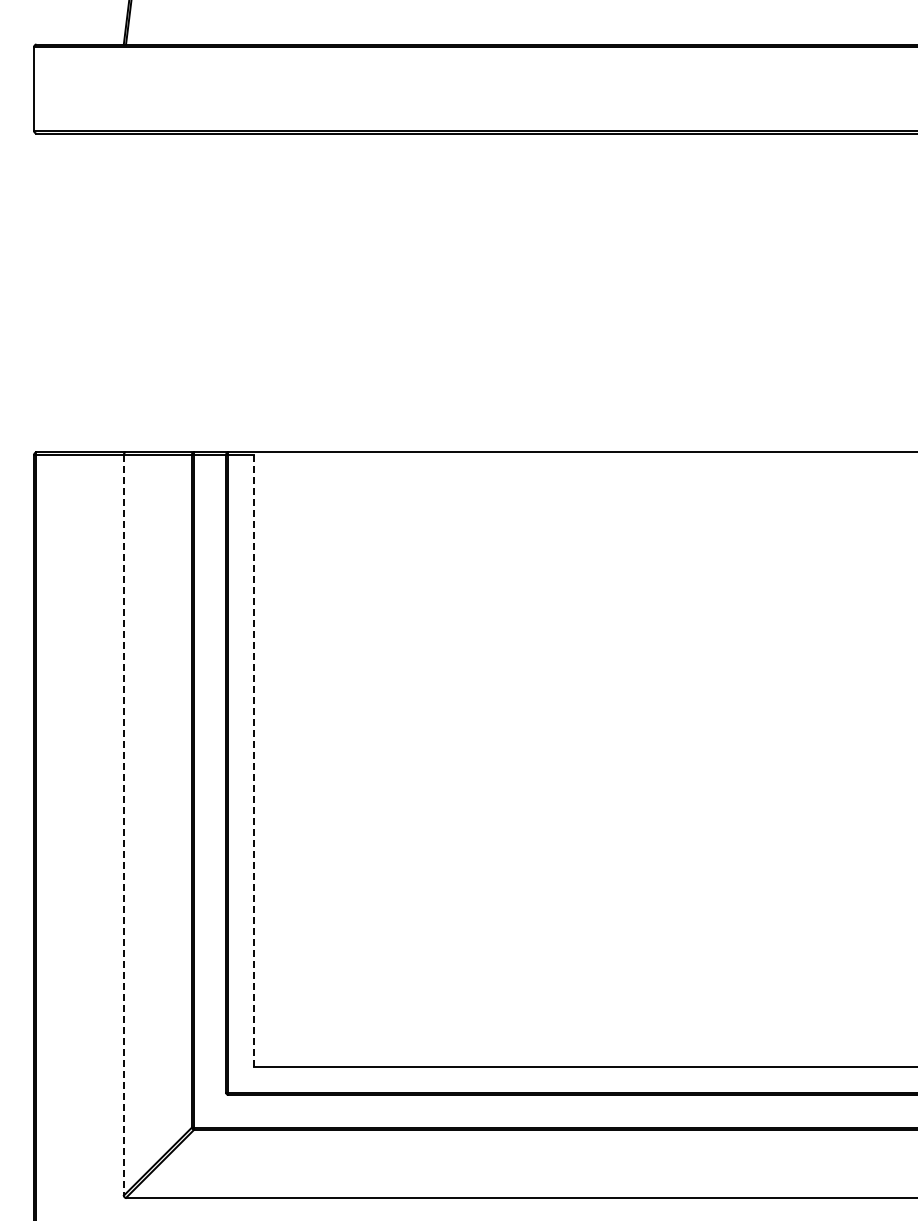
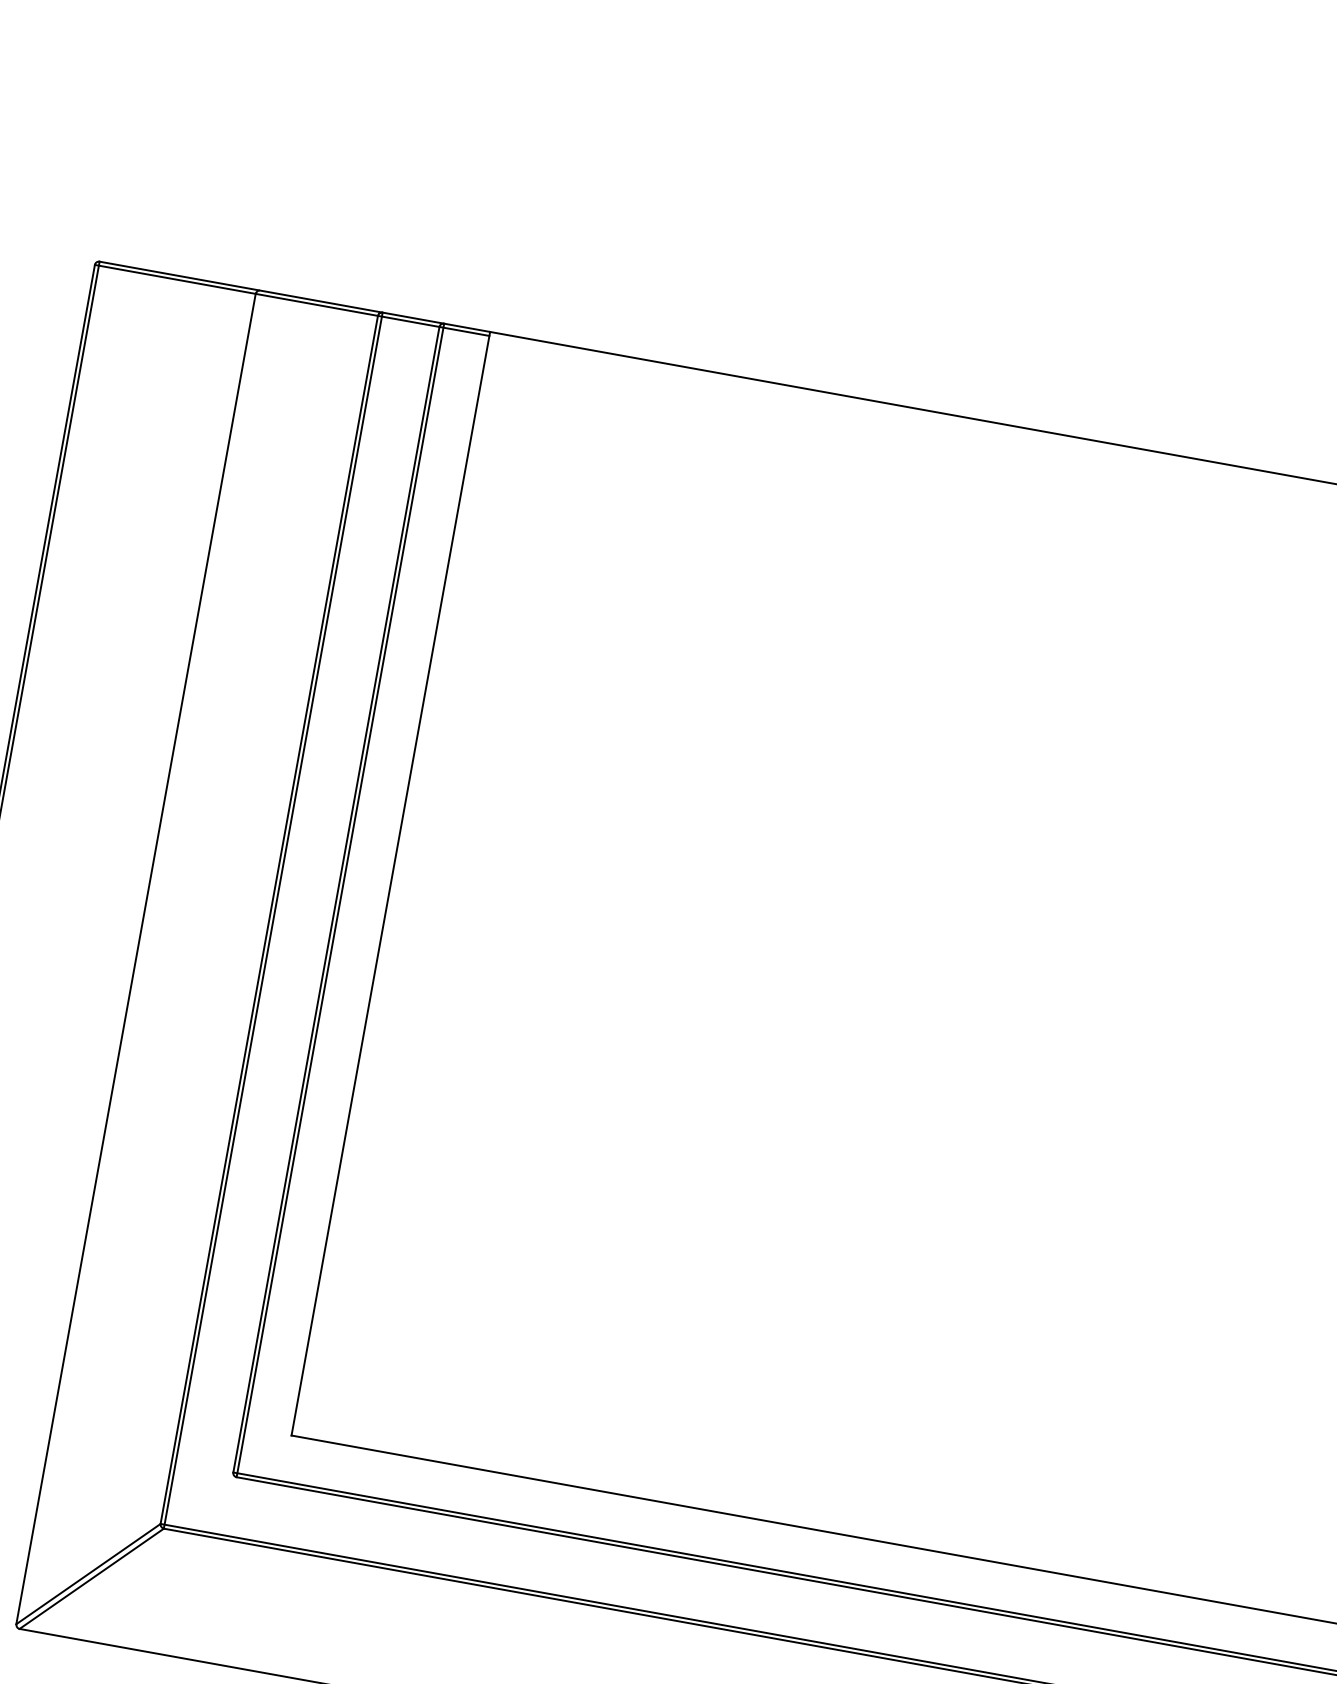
line: (254, 759) -> (391, 883), dashed -> solid
line: (123, 825) -> (135, 959), dashed -> solid

